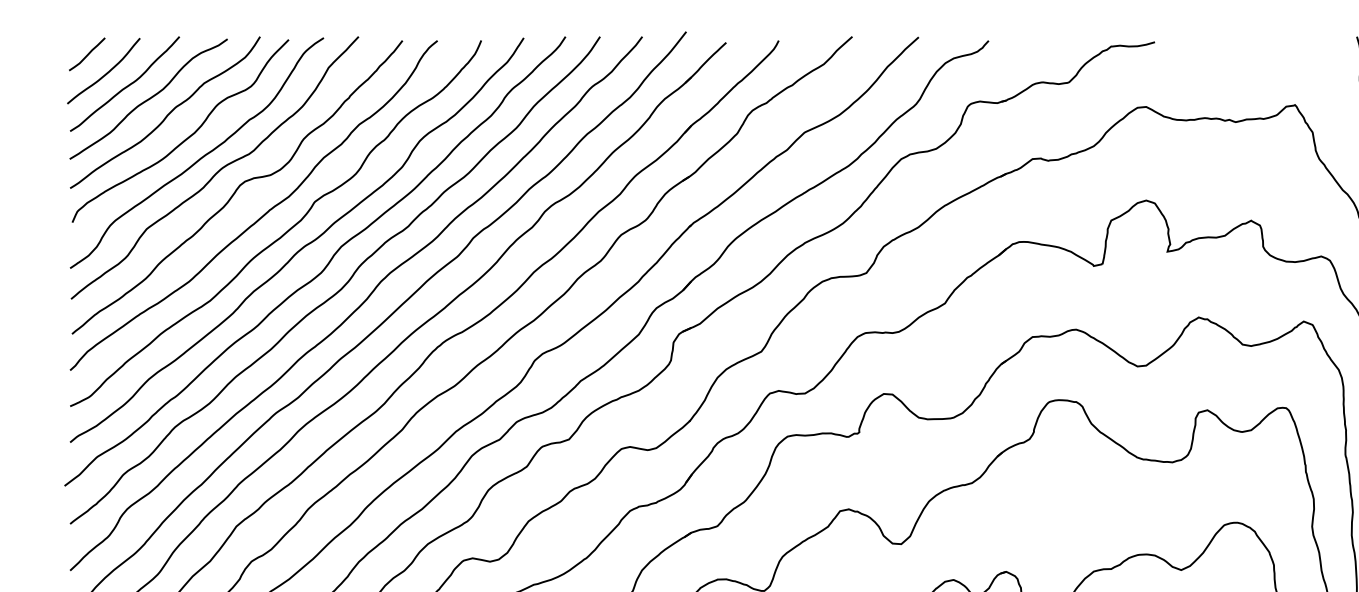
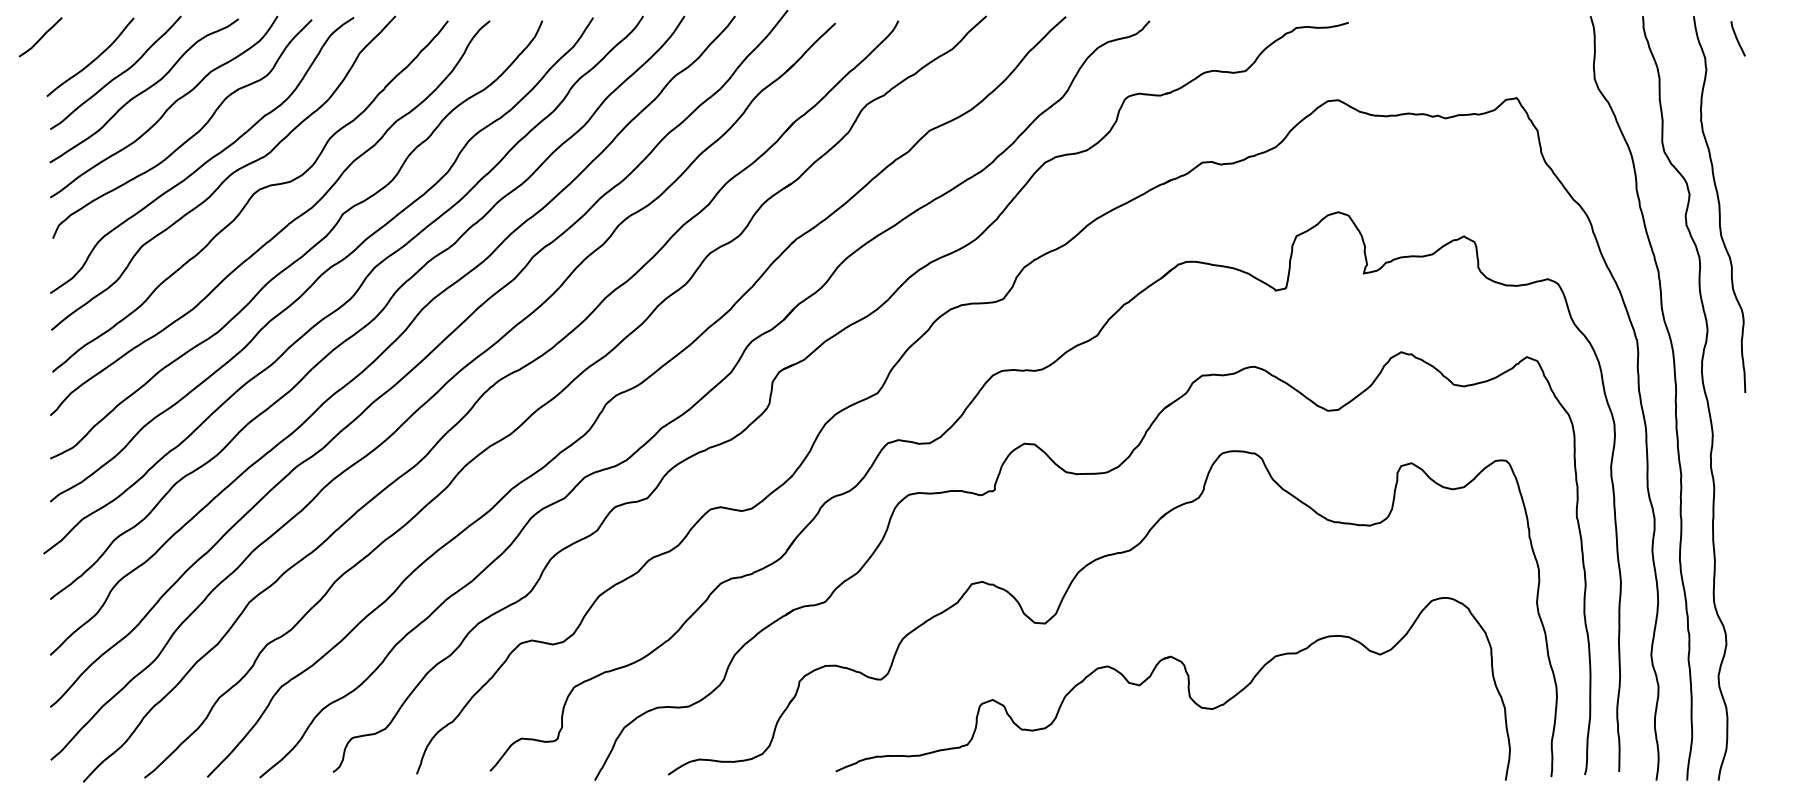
curve: (87, 54) -> (40, 37), moved

